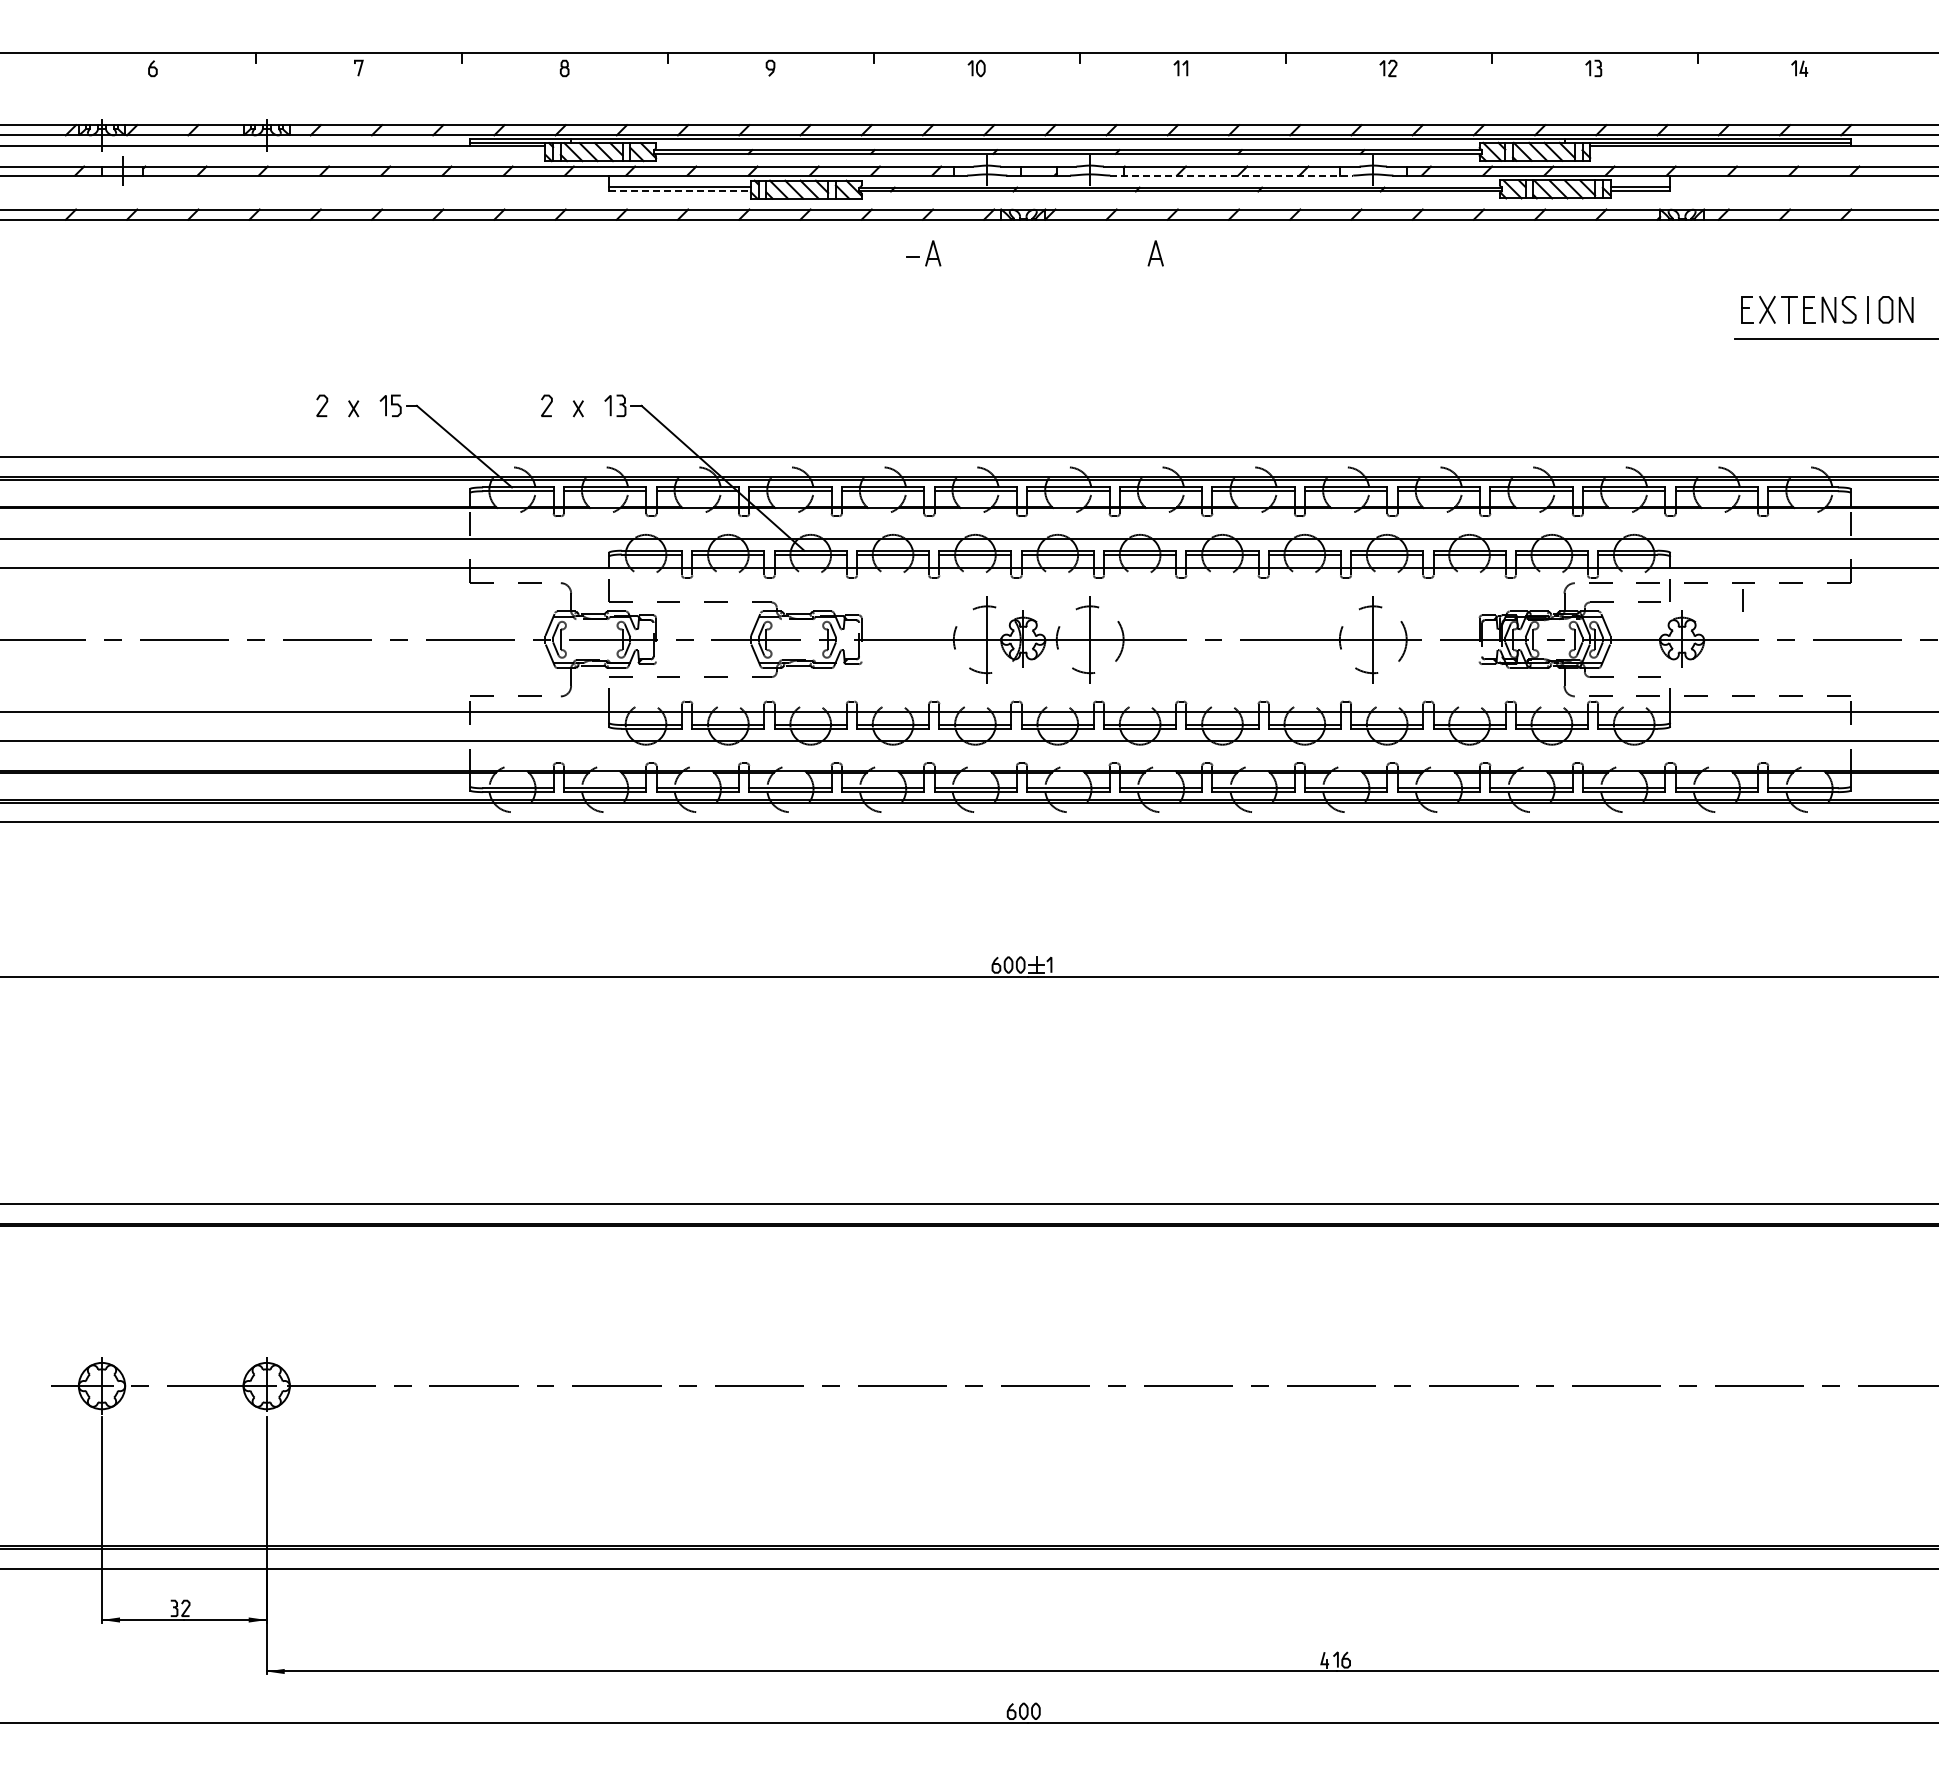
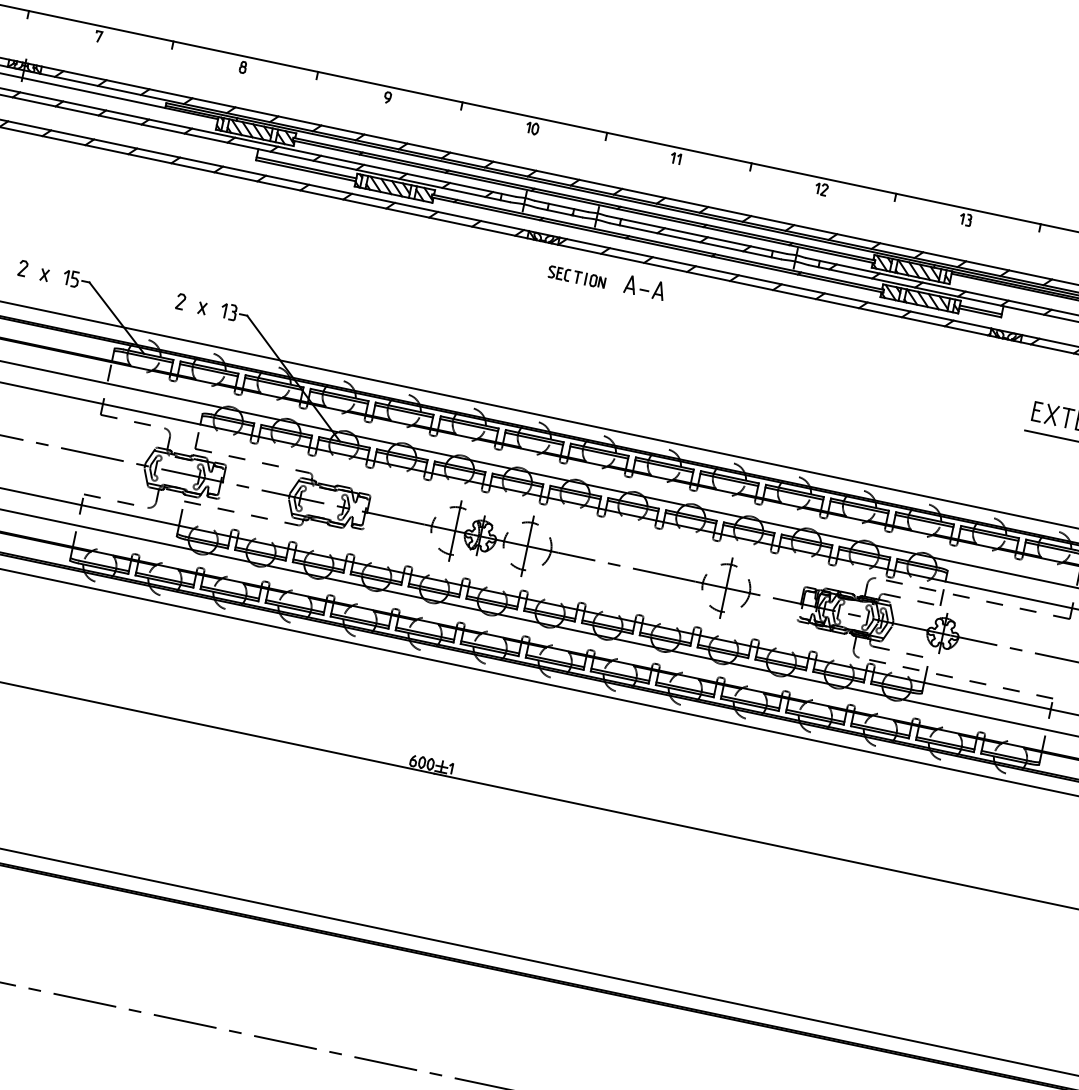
line: (1232, 175) -> (696, 241), dashed -> solid
line: (680, 191) -> (306, 170), dashed -> solid
part: (924, 253) -> (653, 289), moved
part: (1079, 258) -> (576, 277), added
line: (1742, 600) -> (991, 615), removed

